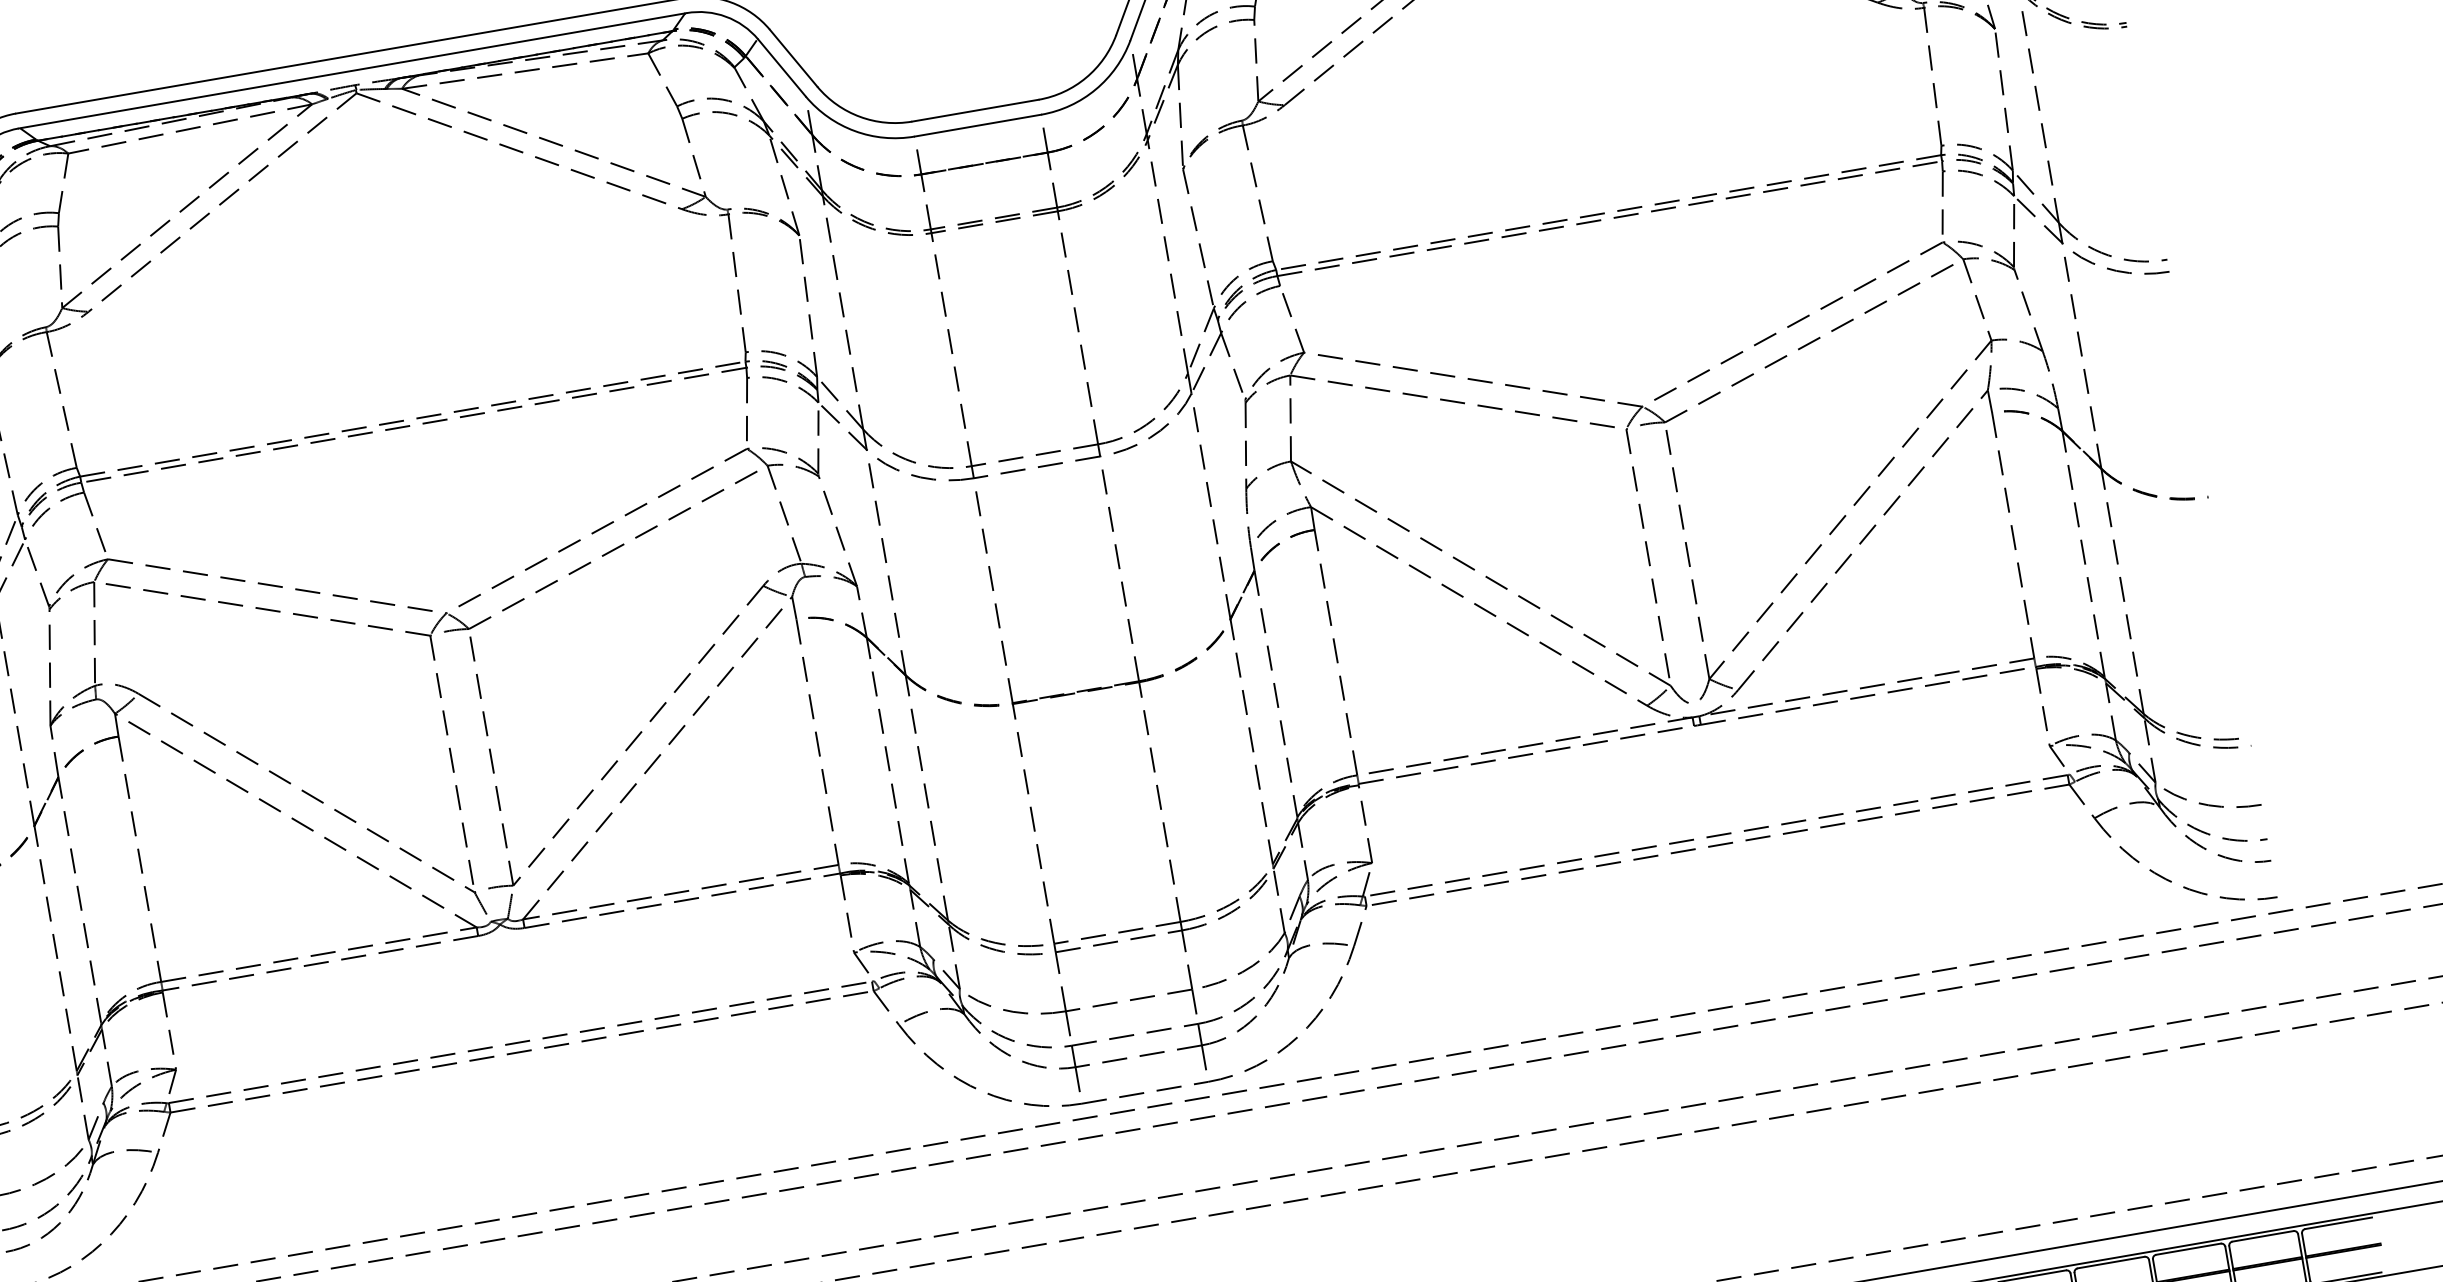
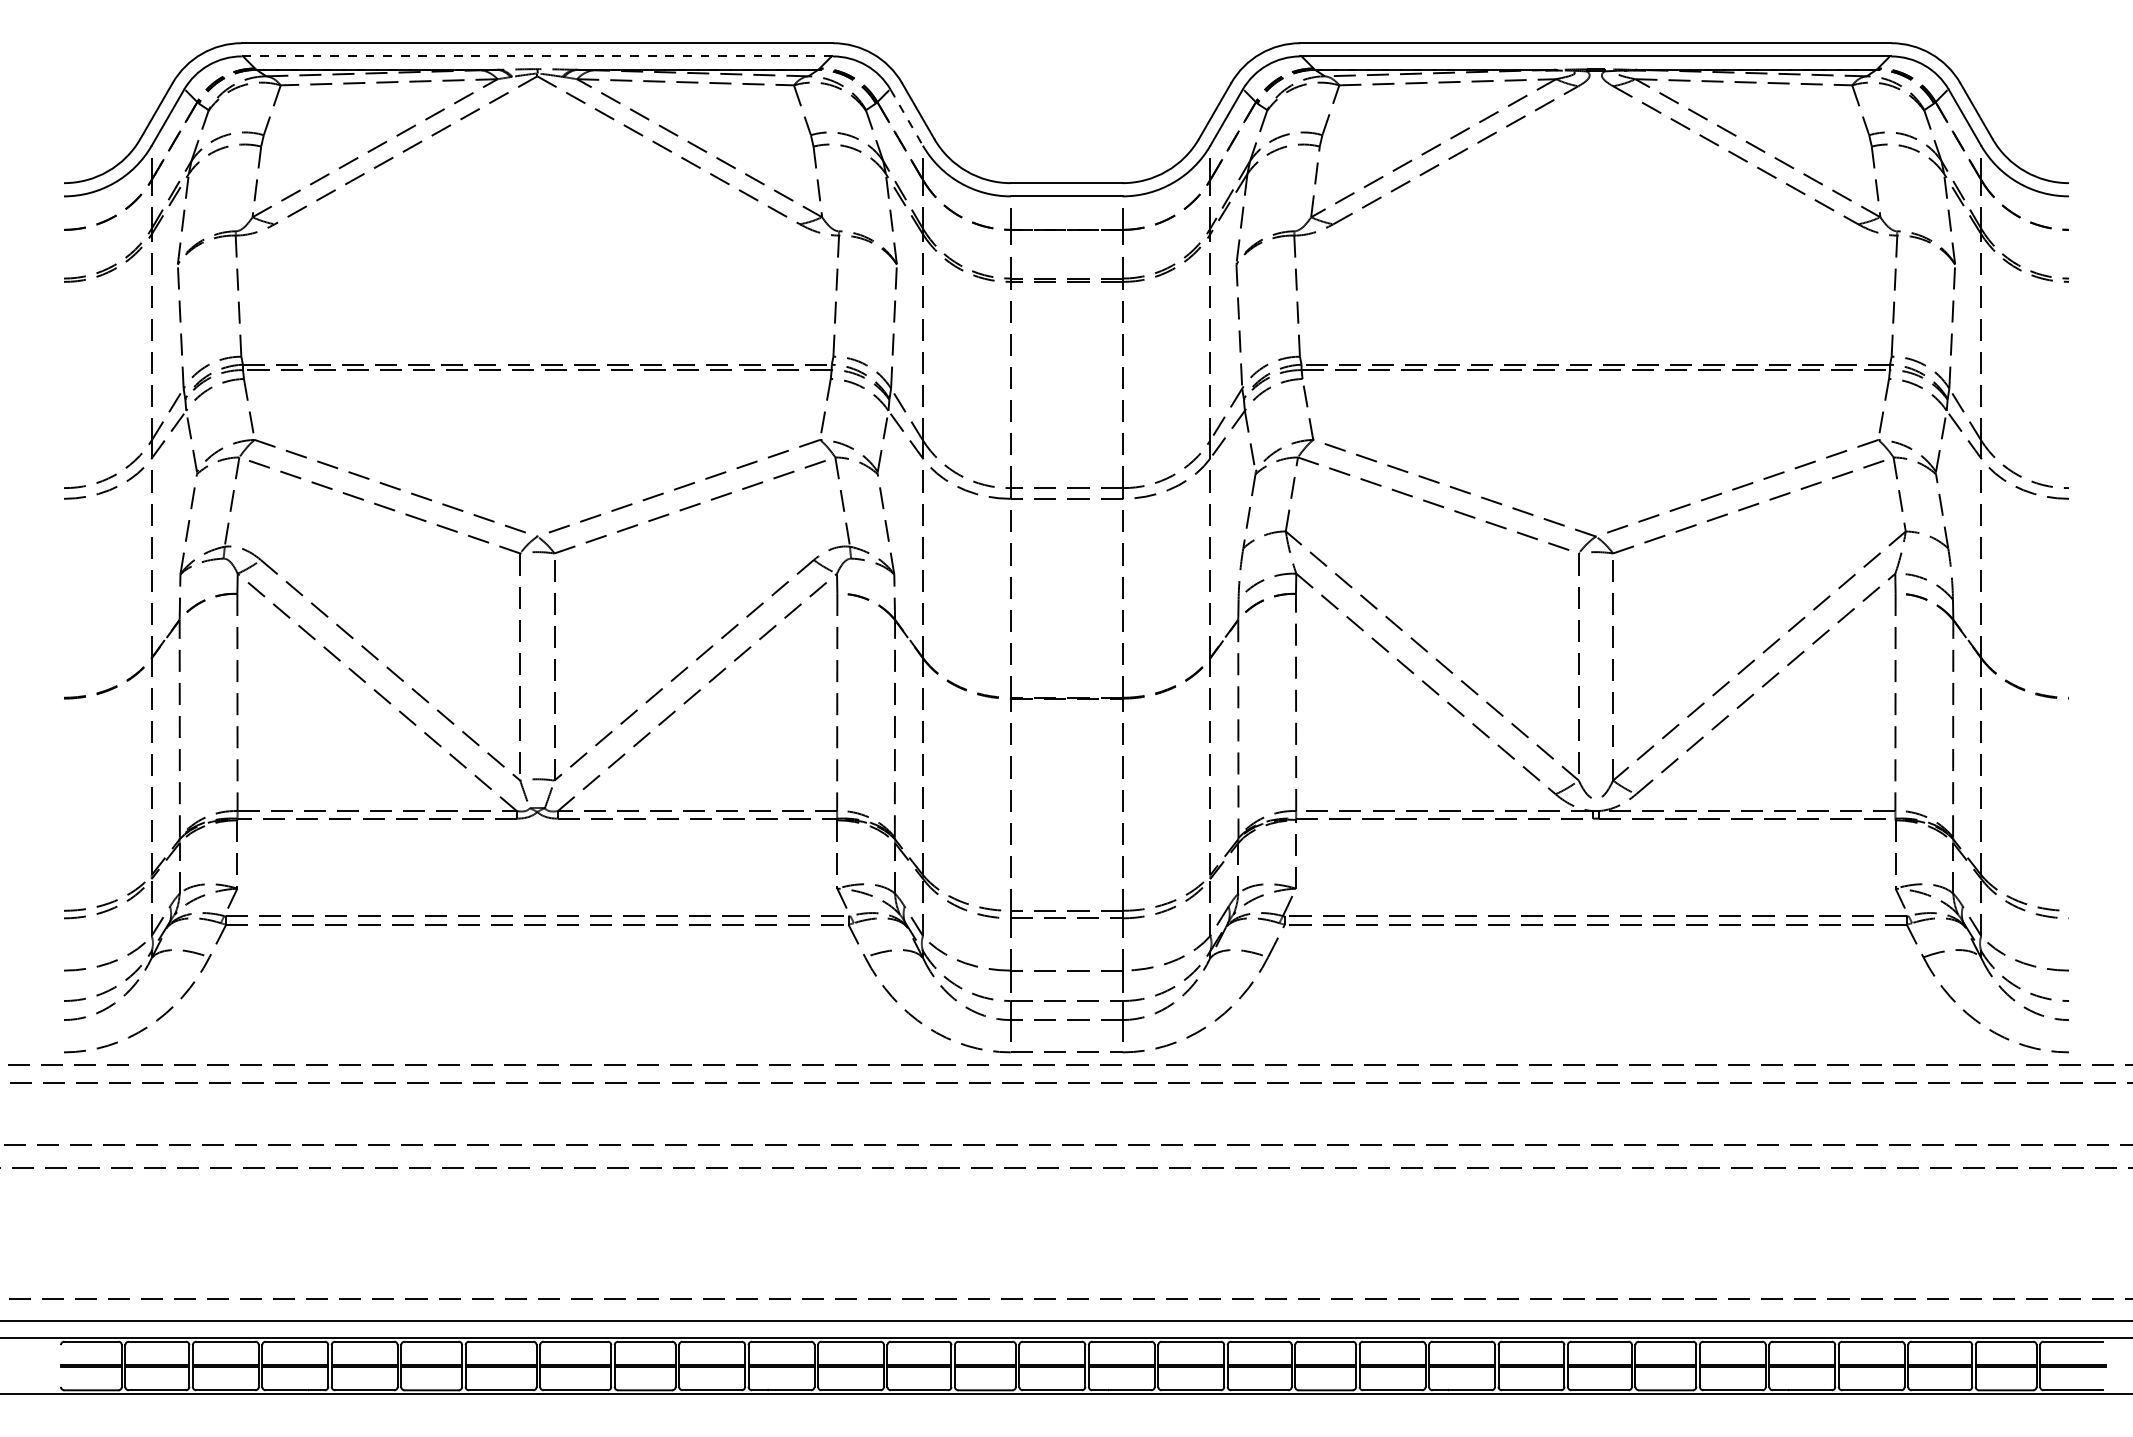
line: (782, 68) -> (907, 118), solid -> dashed
line: (352, 70) -> (537, 56), solid -> dashed

